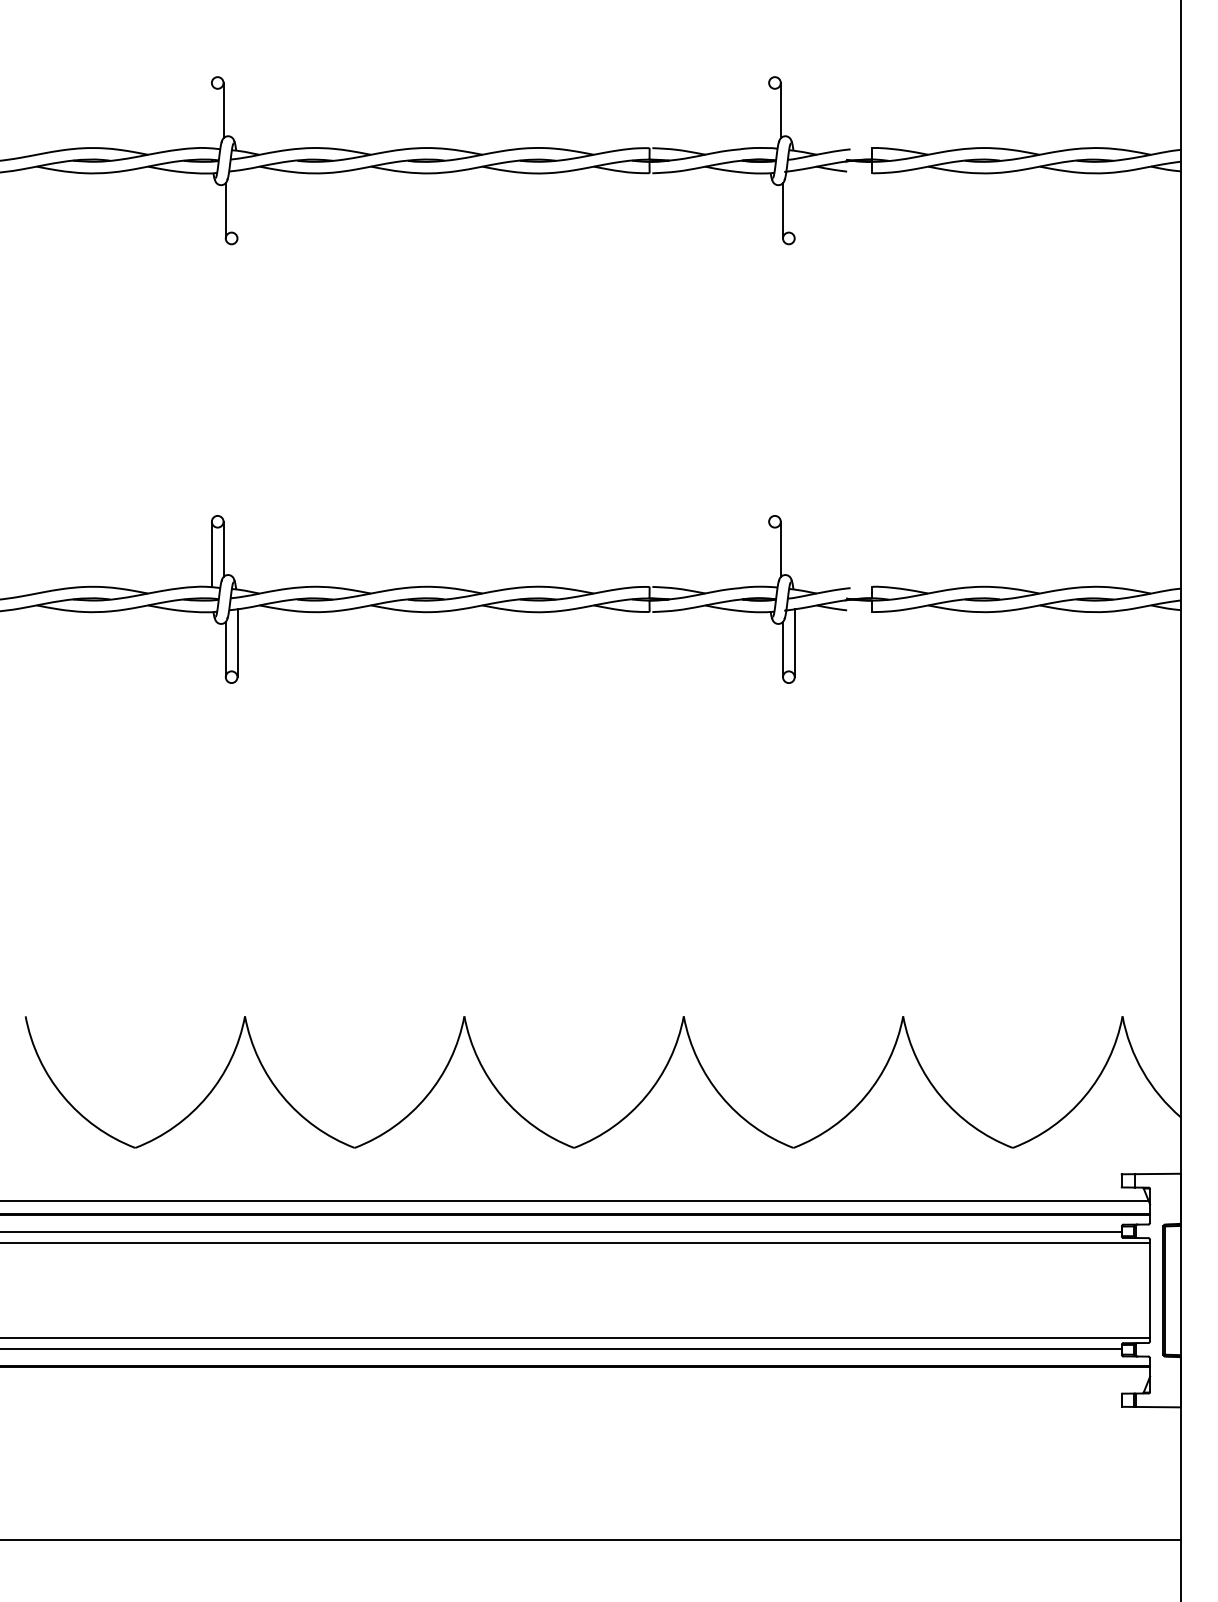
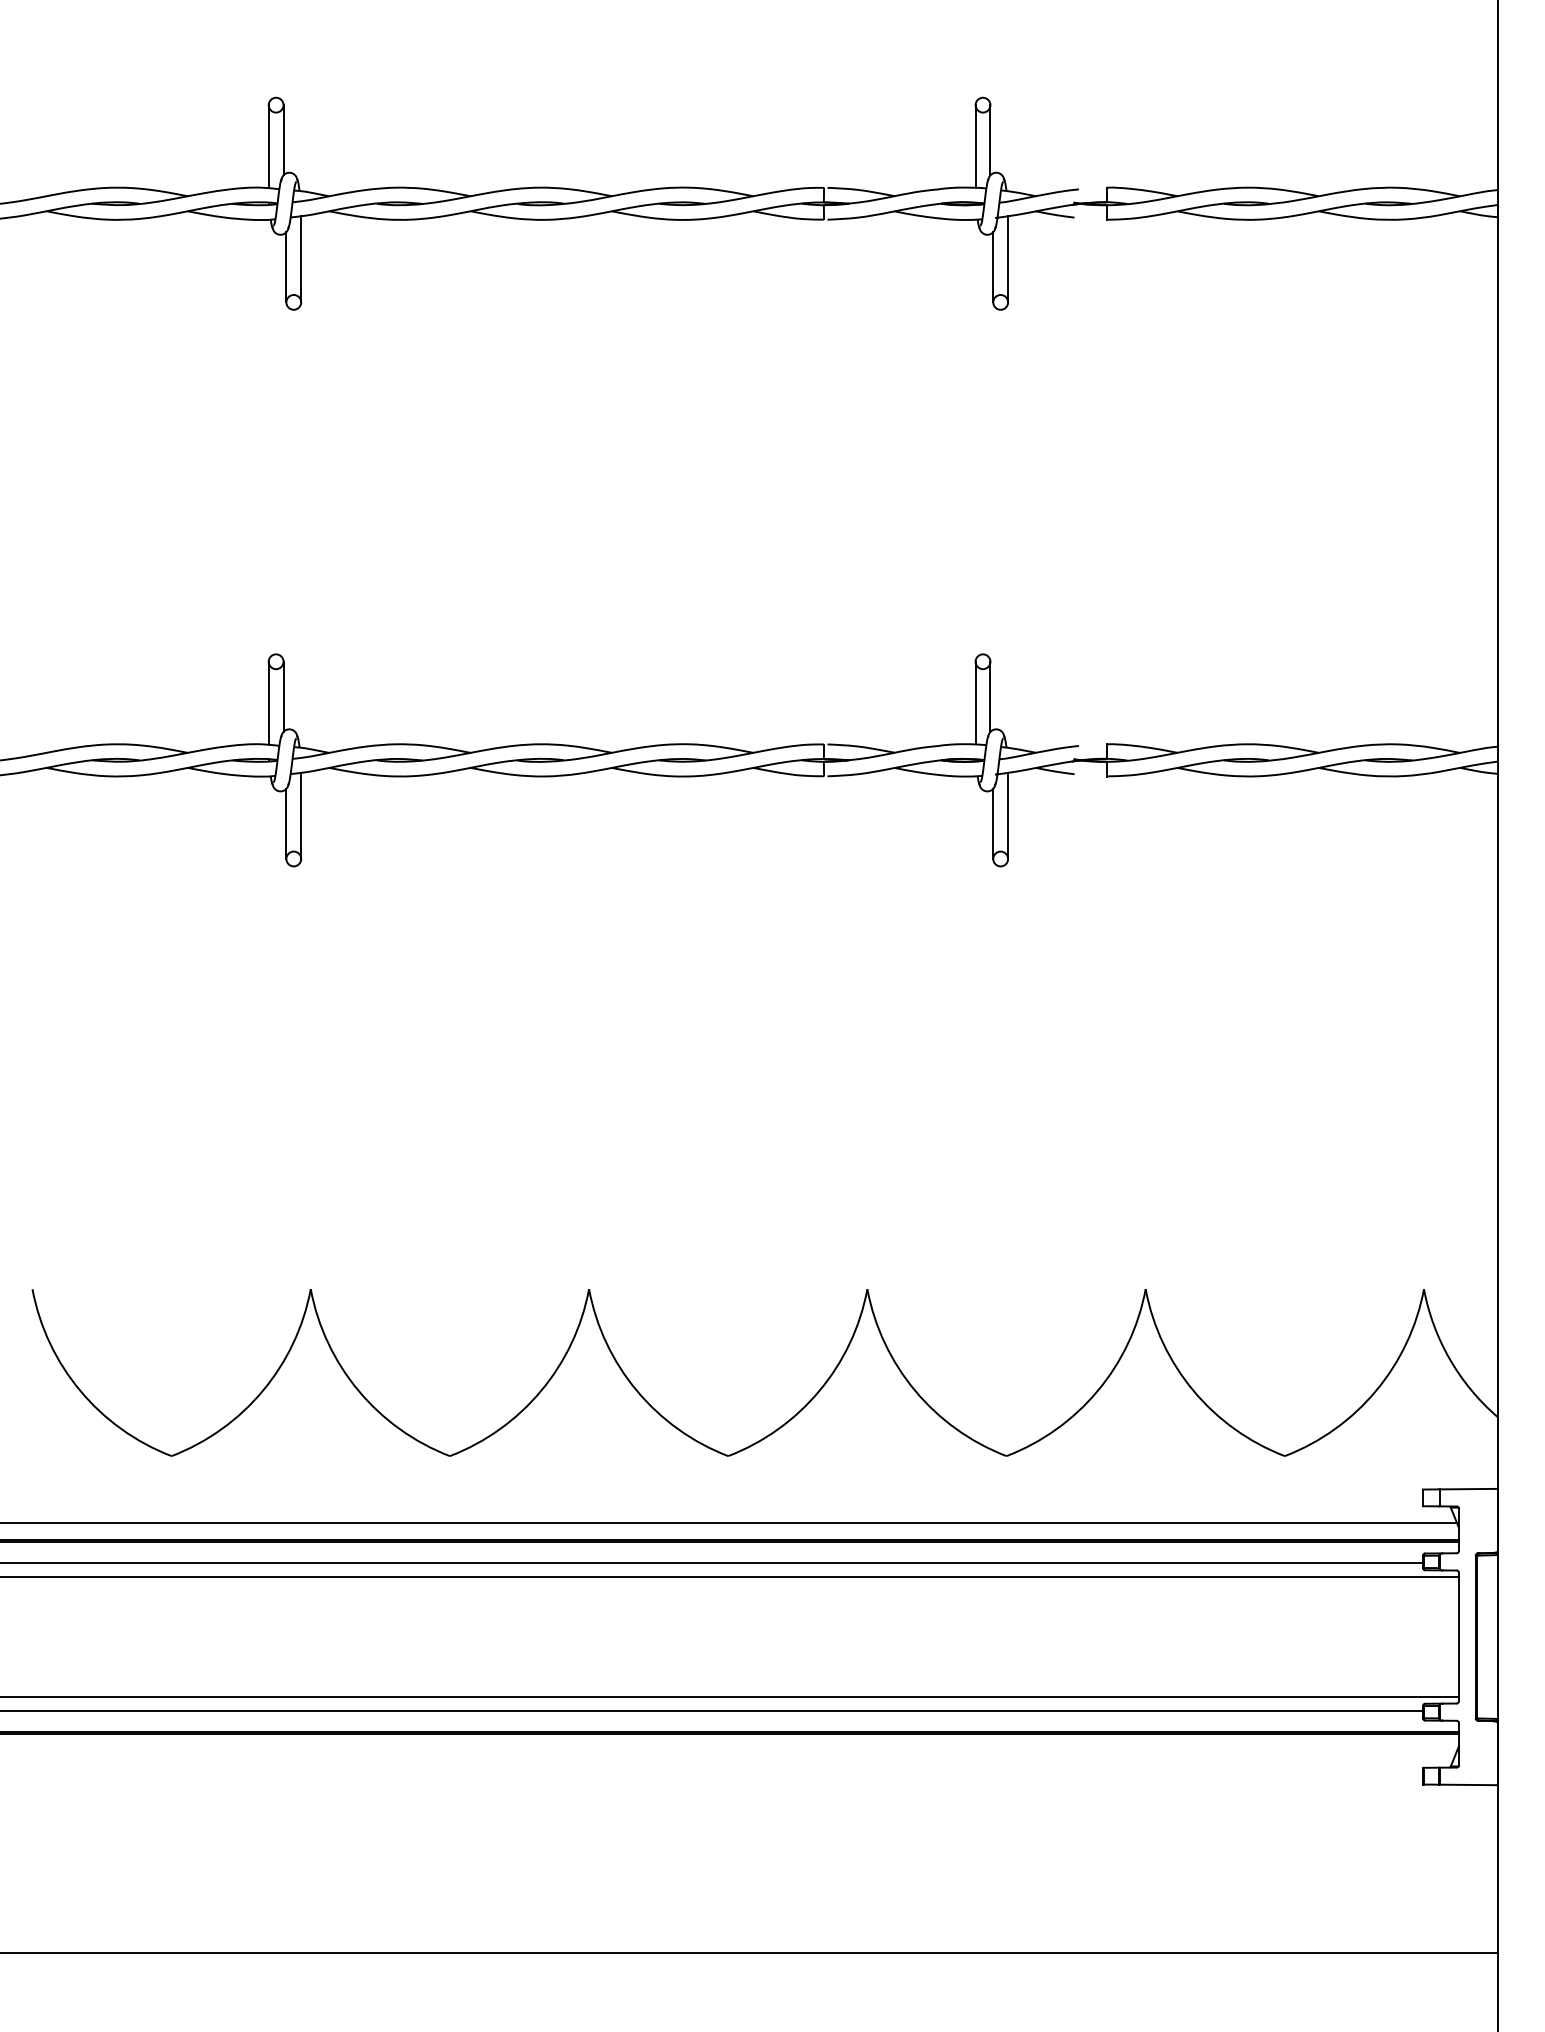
line: (211, 115) -> (268, 146), added
line: (769, 115) -> (975, 146), added
line: (237, 204) -> (301, 259), added
line: (795, 204) -> (1008, 259), added
line: (769, 553) -> (975, 702), added

